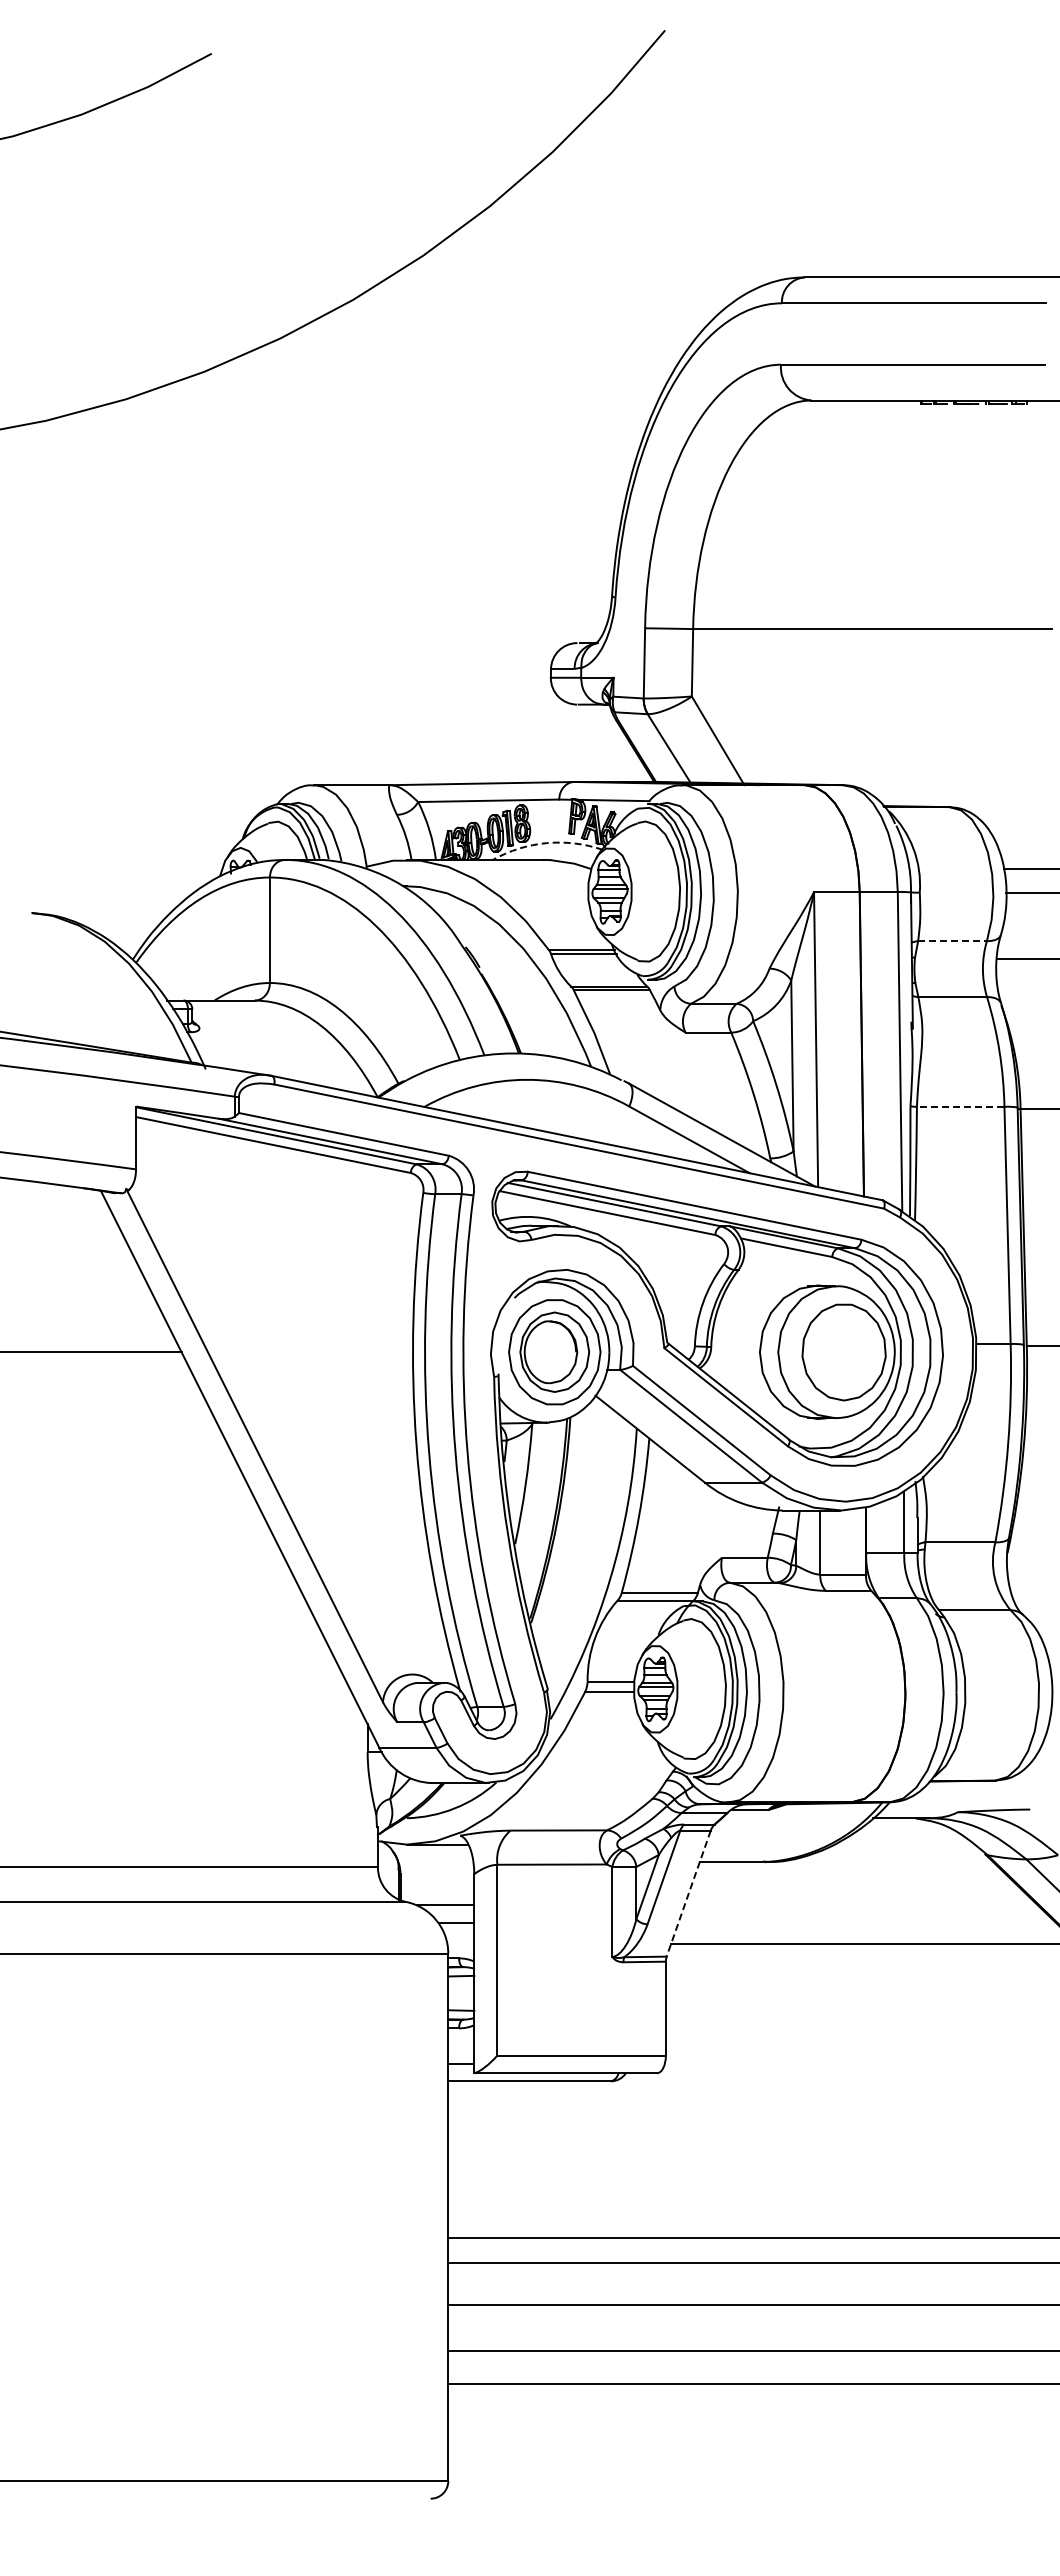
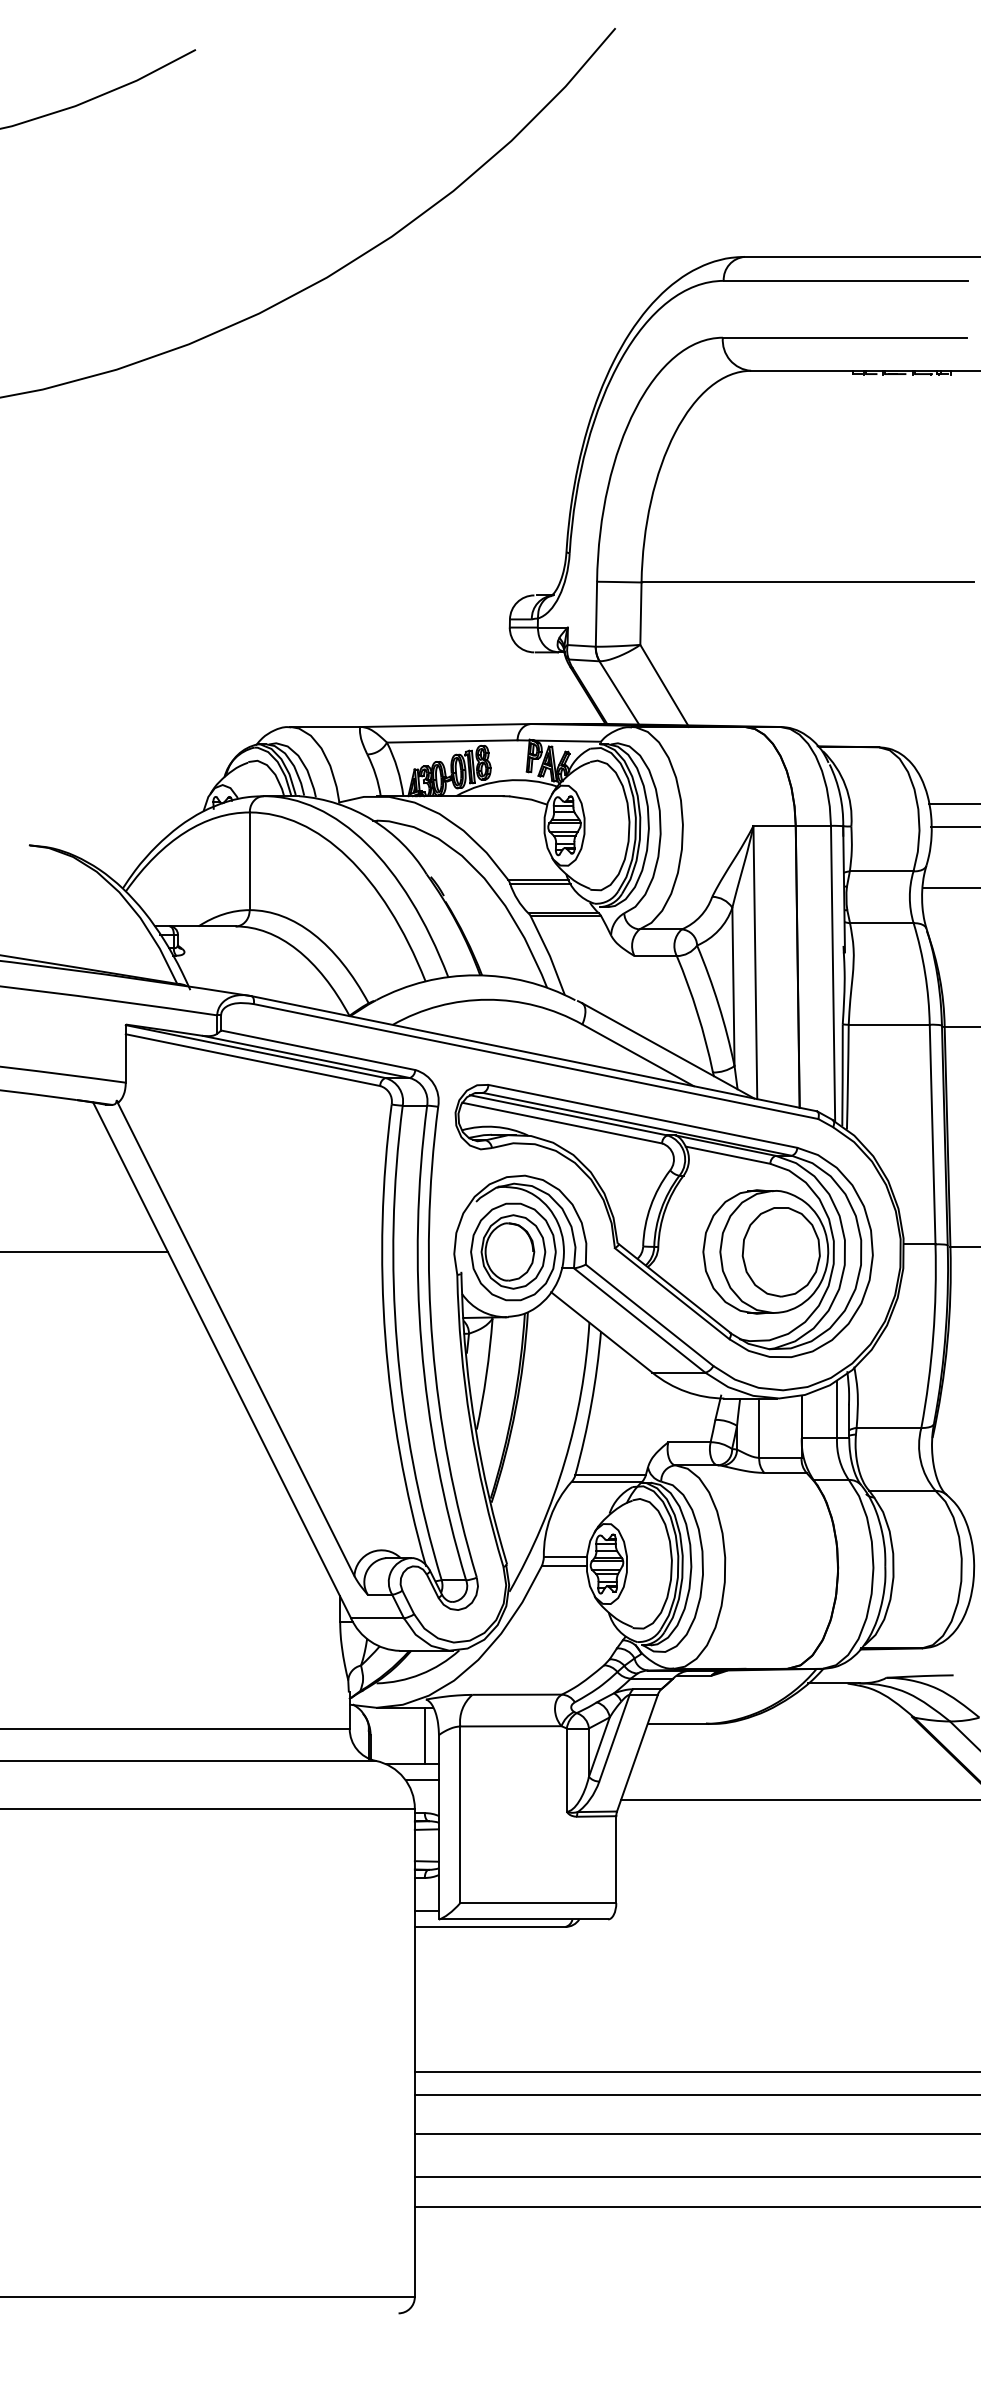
arc: (546, 843) -> (505, 780), dashed -> solid
line: (953, 941) -> (882, 871), dashed -> solid
line: (960, 1106) -> (889, 1024), dashed -> solid
line: (459, 1874) -> (425, 1735), added
line: (688, 1893) -> (637, 1753), dashed -> solid

